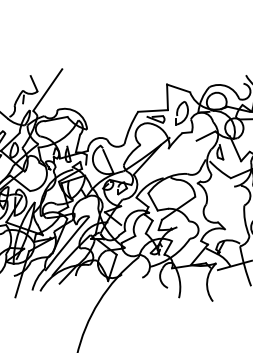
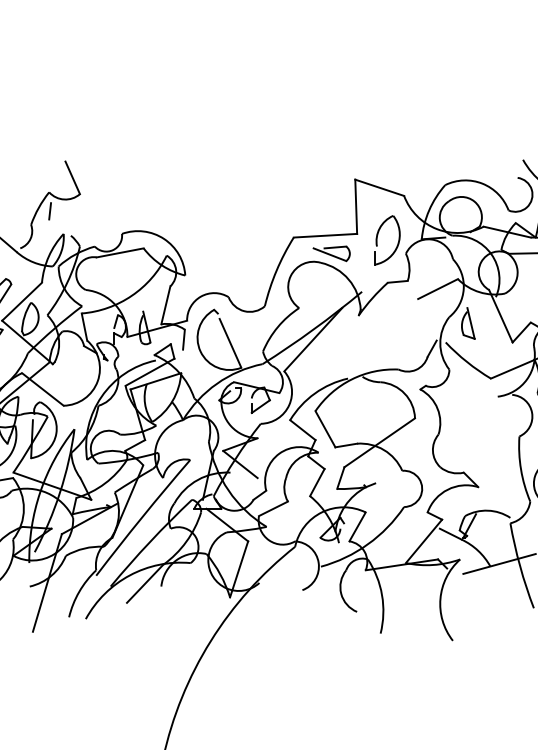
line: (47, 89) -> (101, 190), removed

